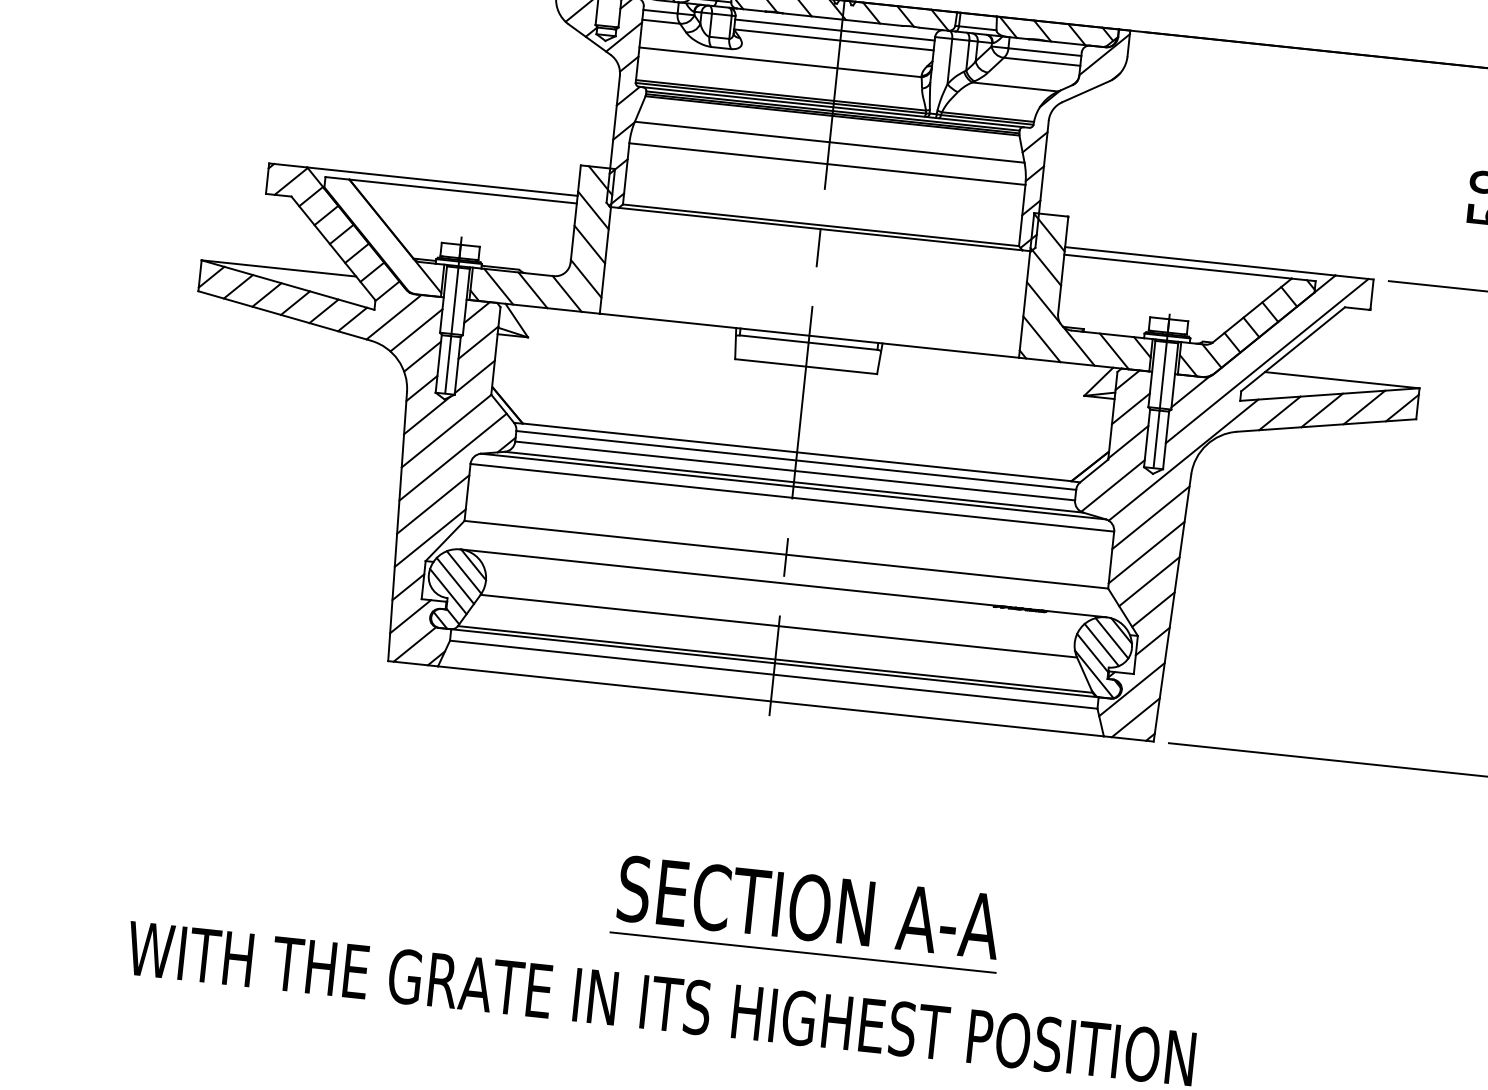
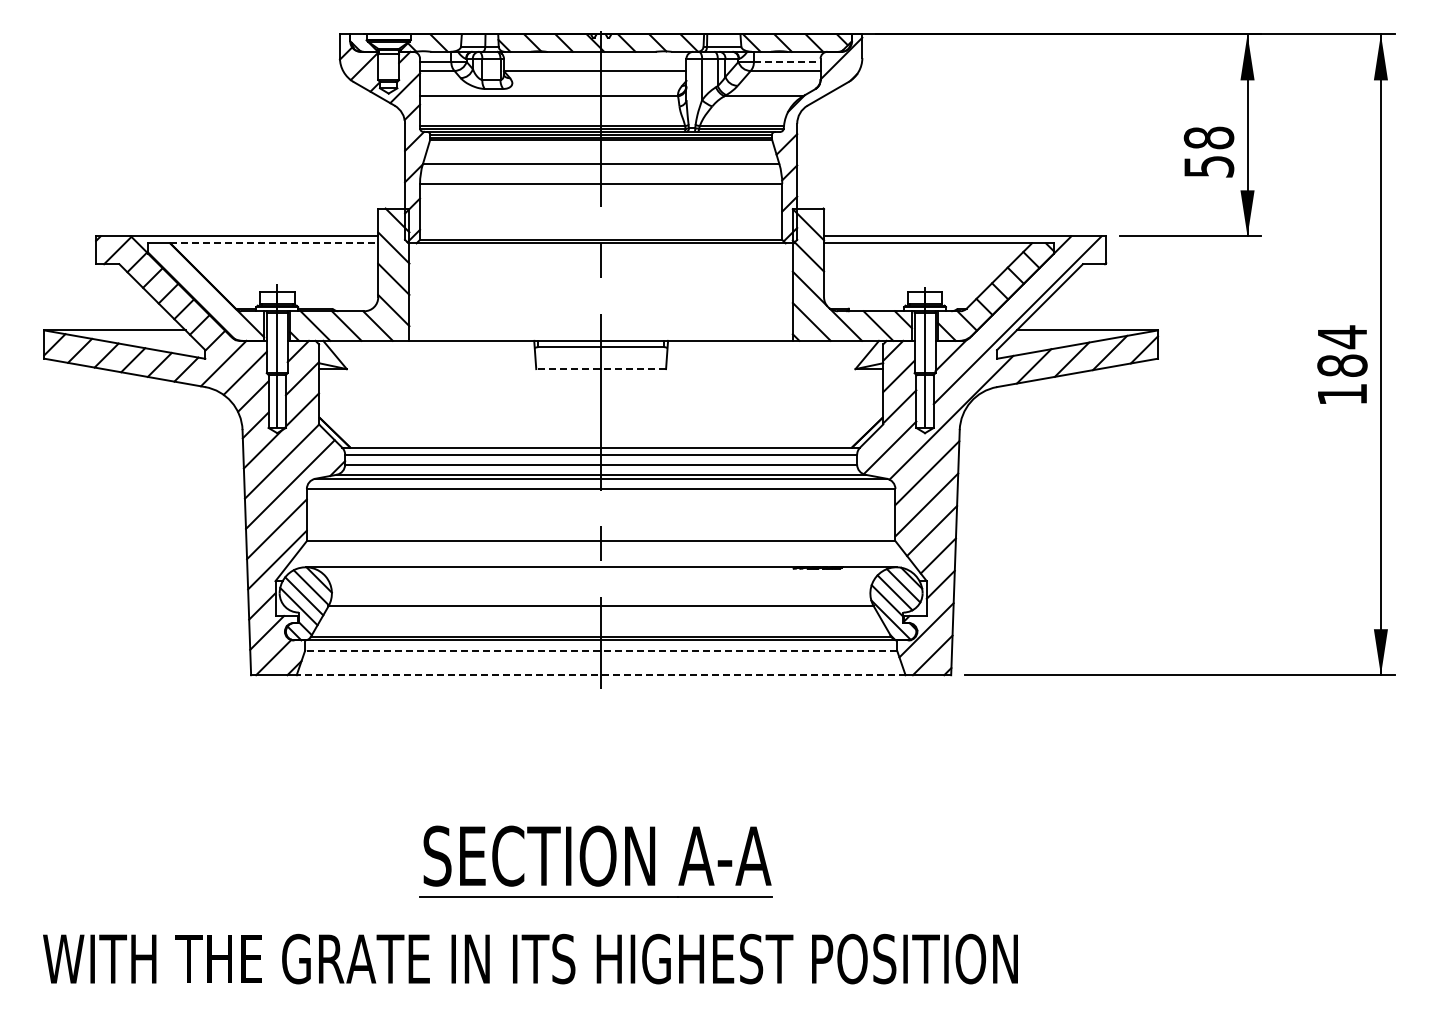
line: (834, 29) -> (594, 61), removed
line: (1045, 51) -> (787, 61), solid -> dashed
line: (463, 191) -> (274, 243), solid -> dashed
line: (806, 367) -> (601, 369), solid -> dashed
line: (773, 674) -> (600, 650), solid -> dashed
line: (770, 701) -> (600, 675), solid -> dashed
part: (806, 913) -> (595, 861), moved

